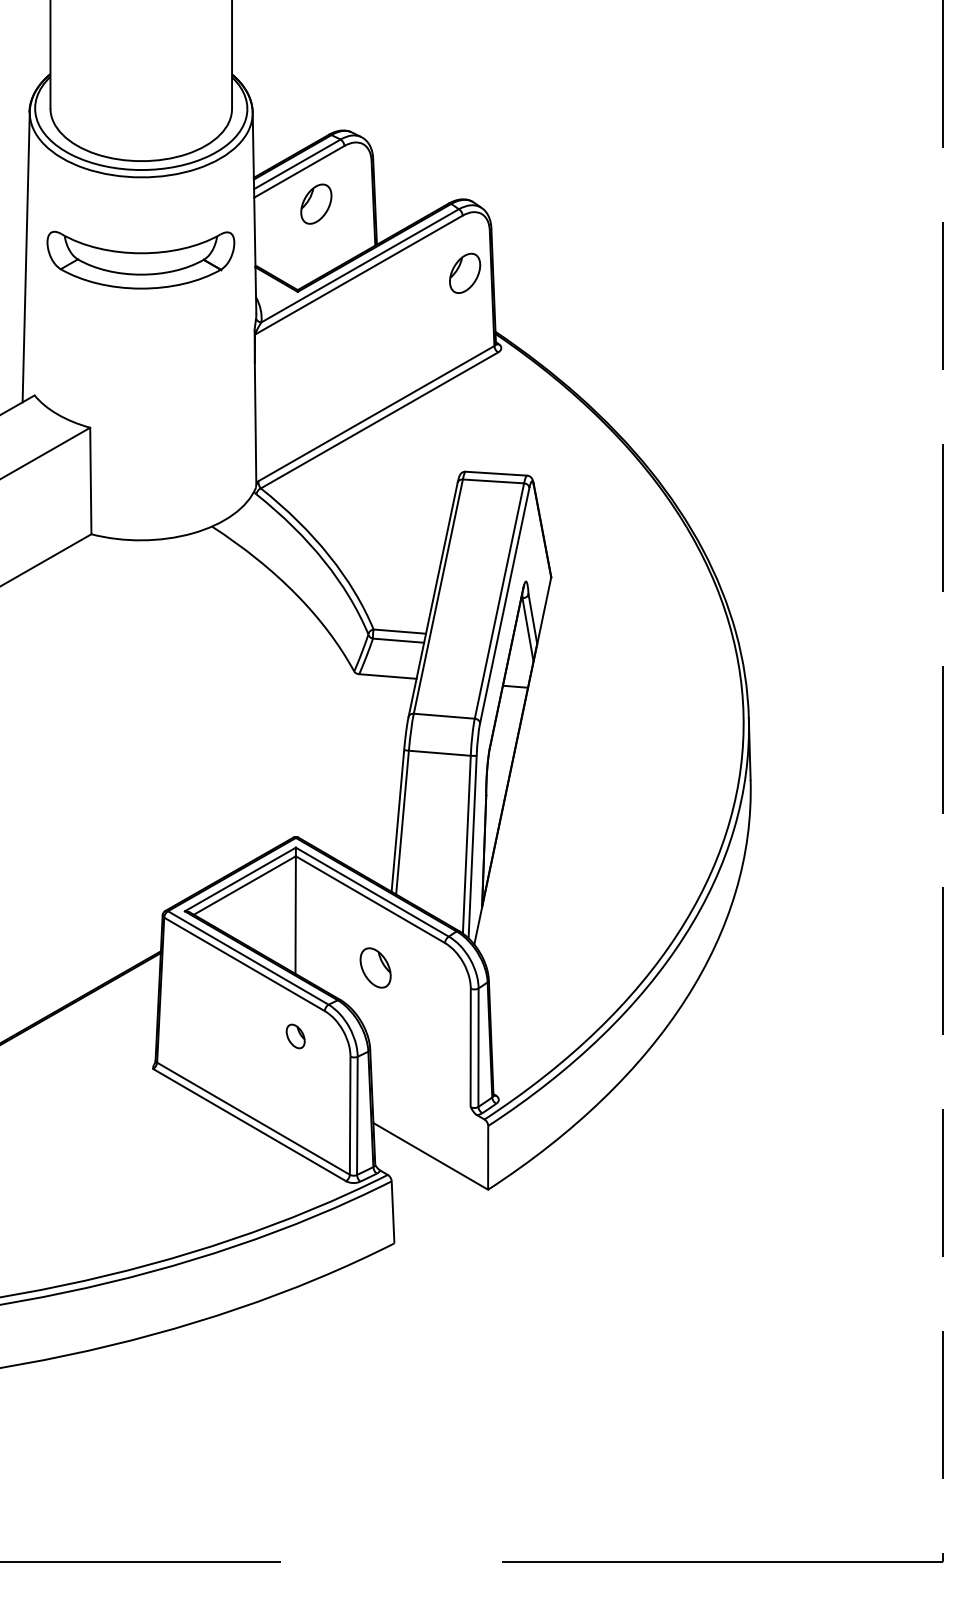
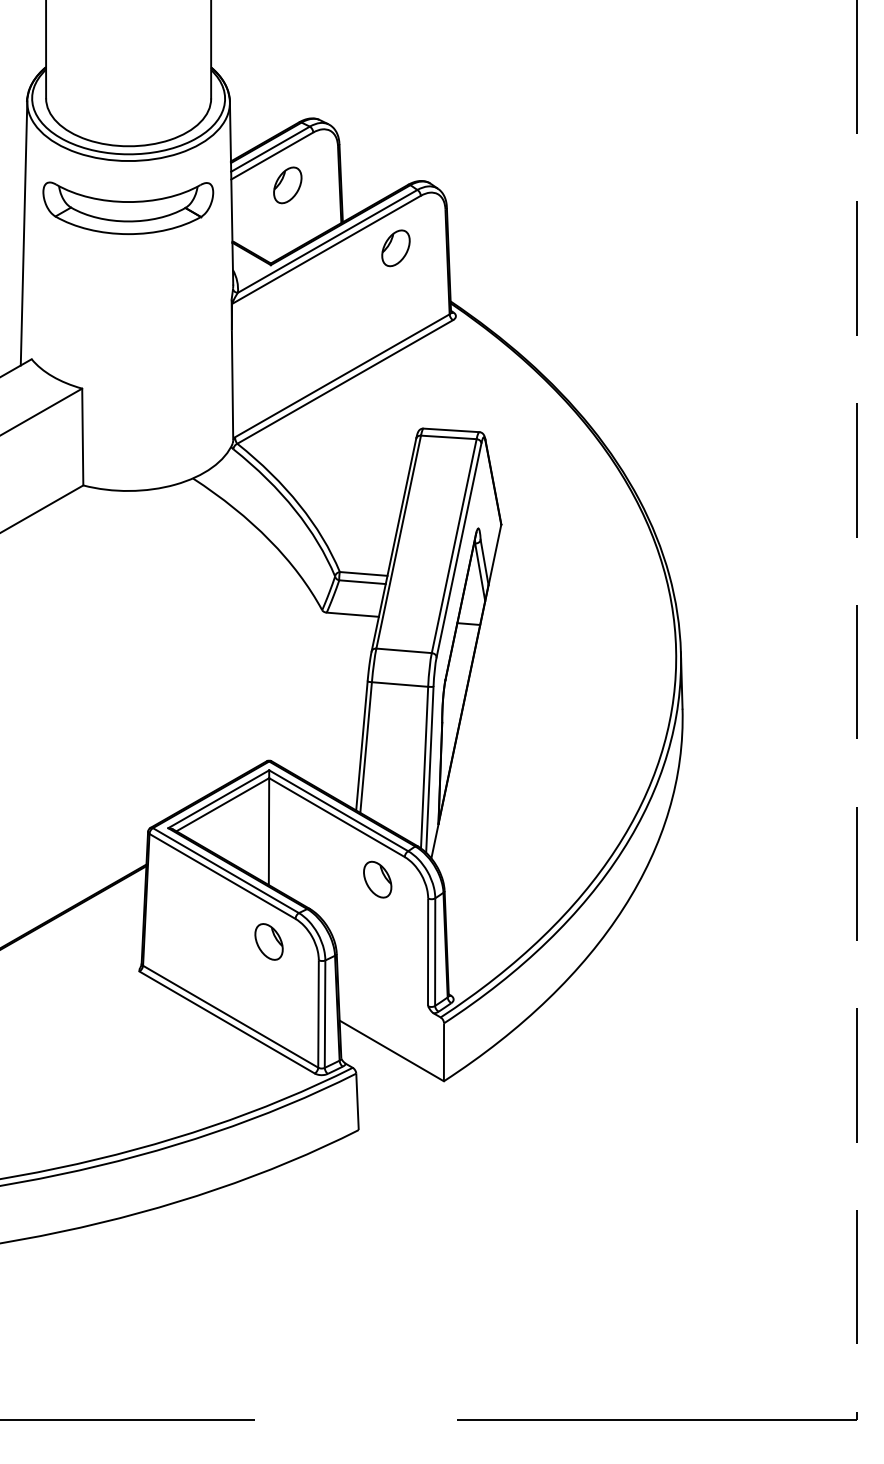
part: (141, 259) -> (128, 207), moved
part: (464, 273) -> (395, 248), moved
part: (375, 967) -> (377, 879), moved
part: (295, 1035) -> (268, 941), size x1.67

